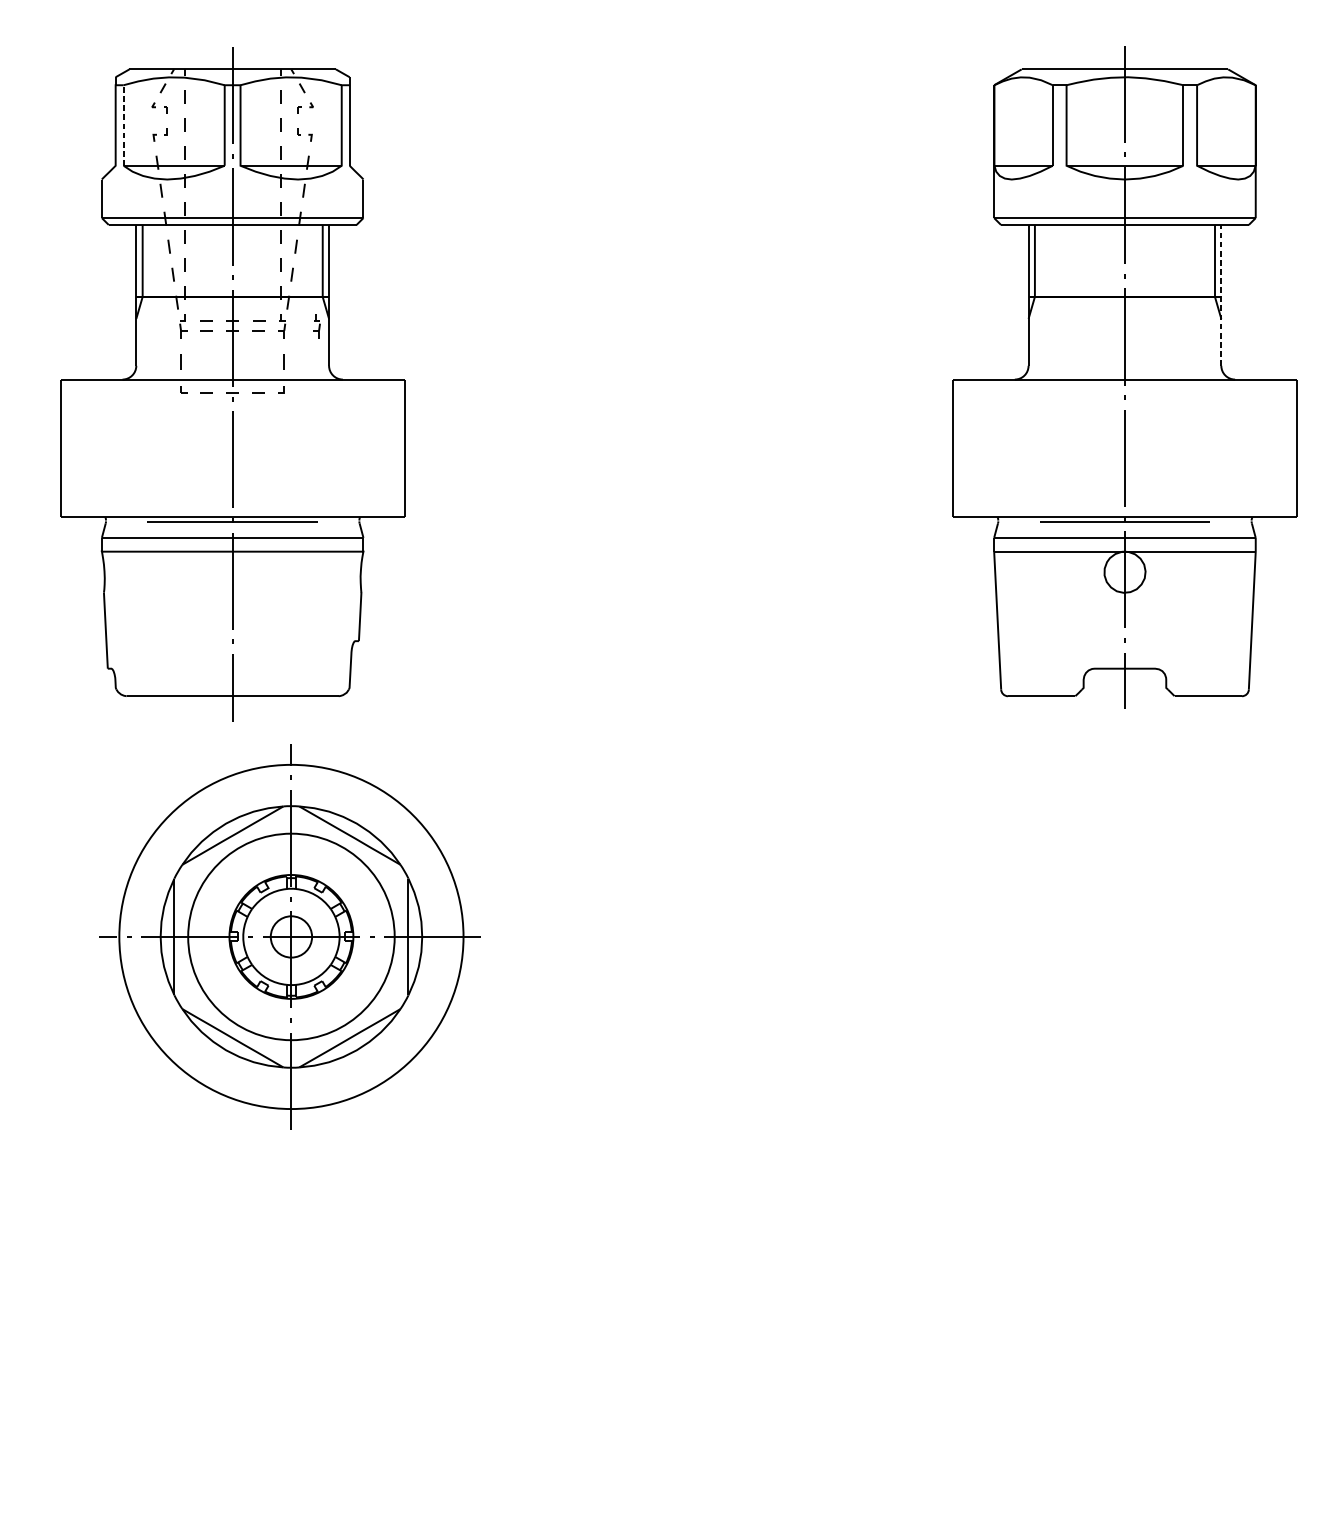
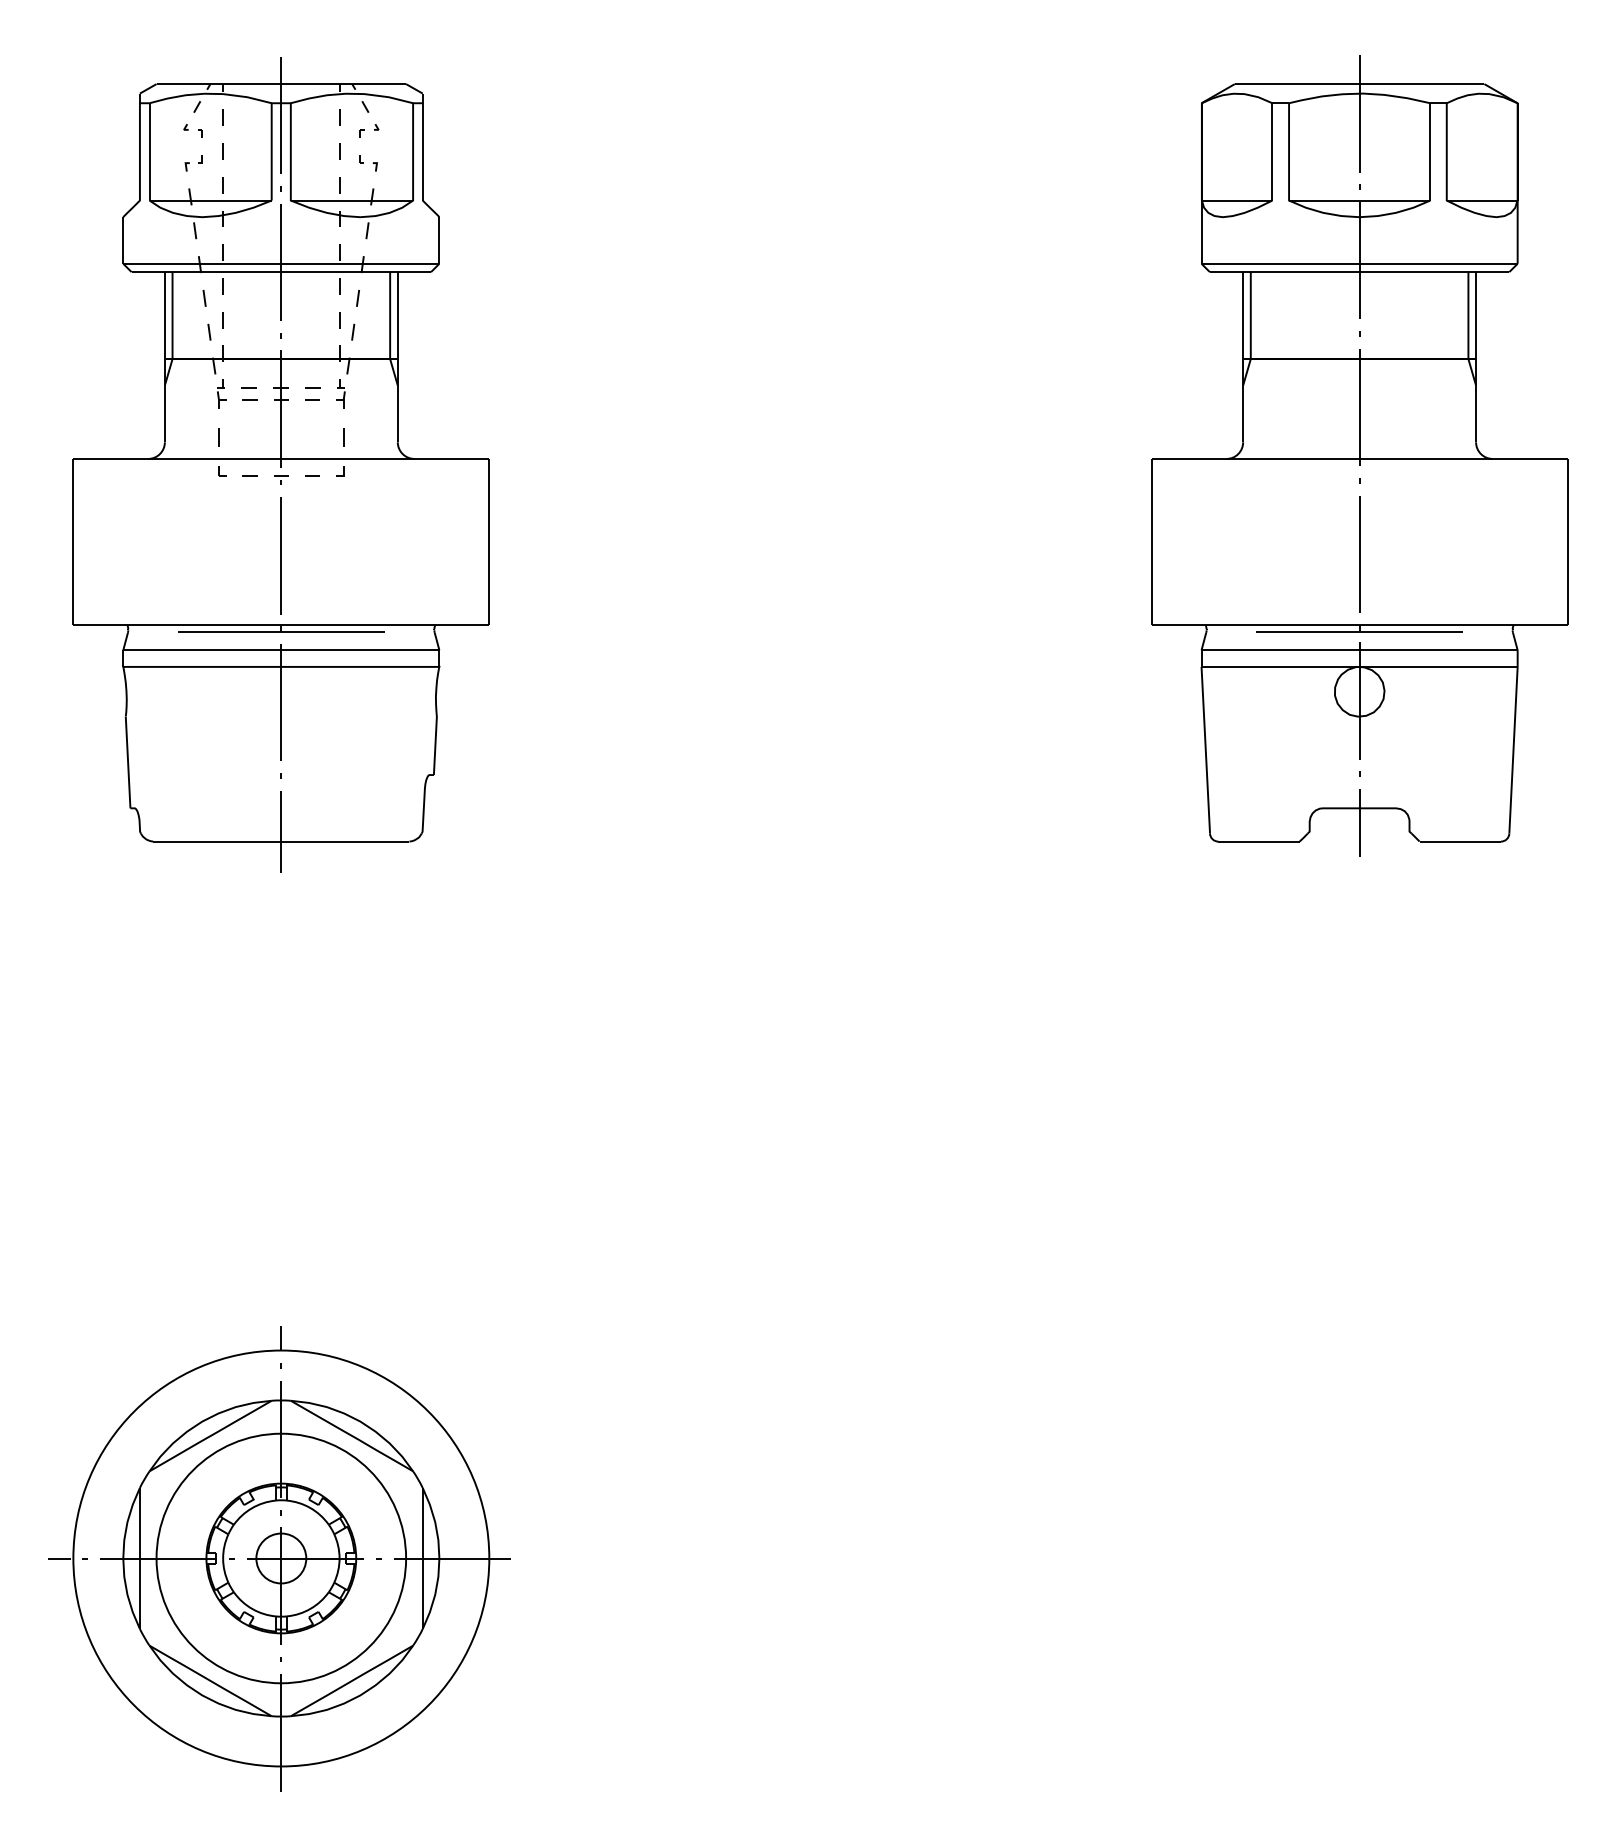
line: (123, 125) -> (149, 151), dashed -> solid
line: (1221, 294) -> (1476, 356), dashed -> solid
part: (316, 325) -> (382, 393), removed
part: (289, 936) -> (279, 1558), moved

